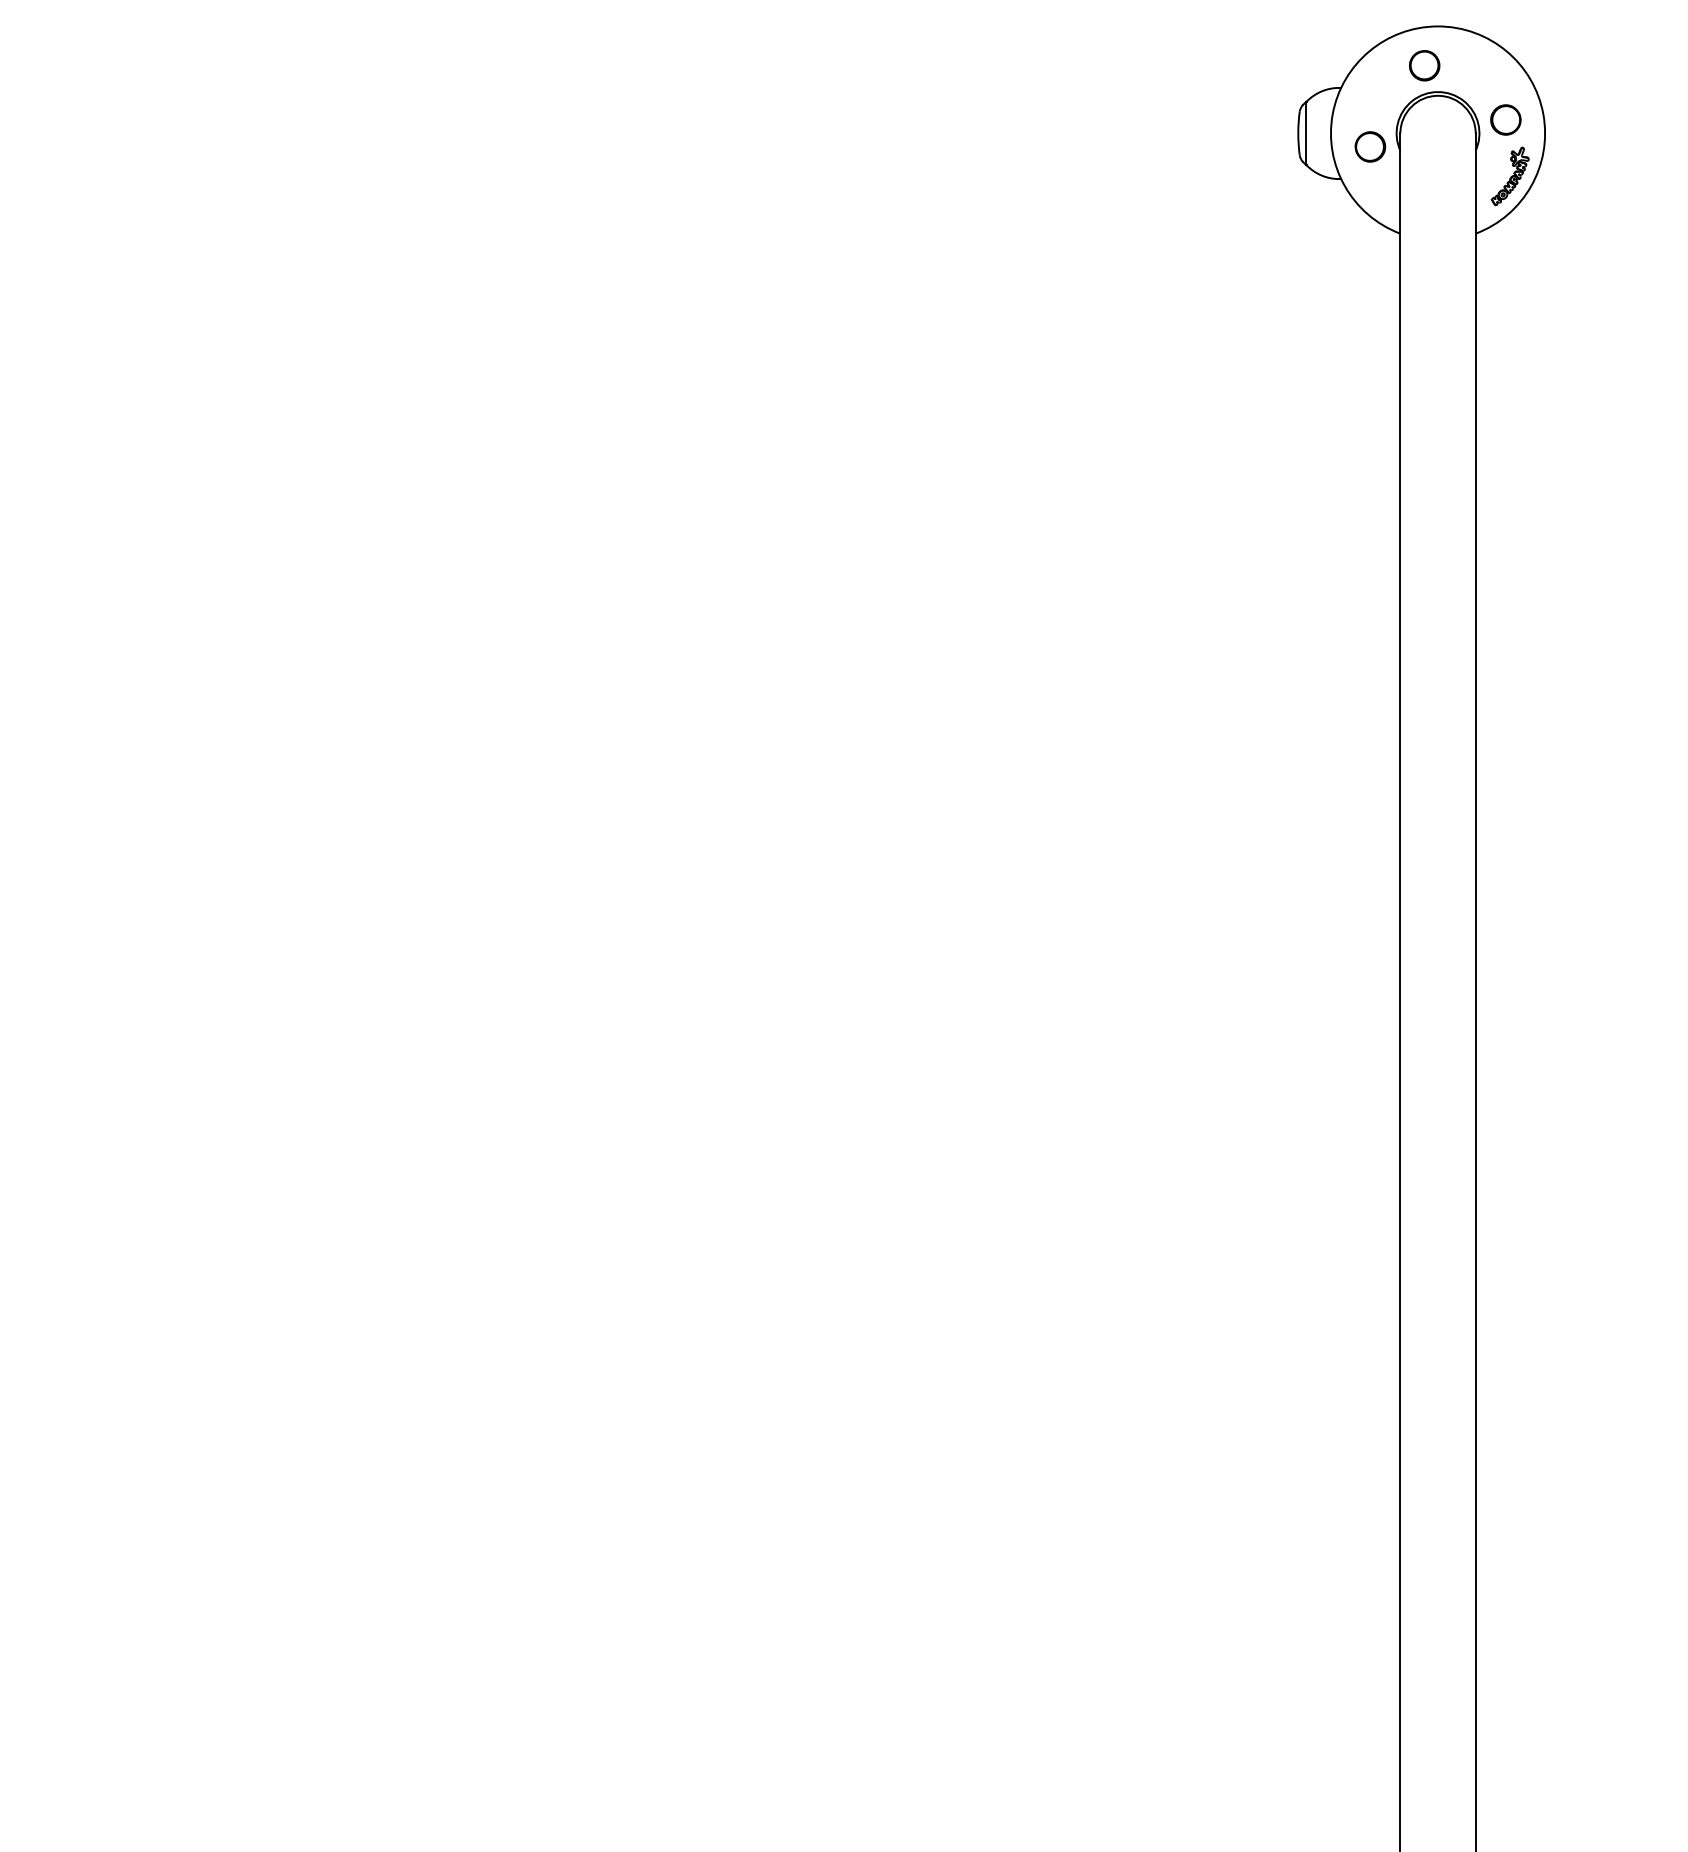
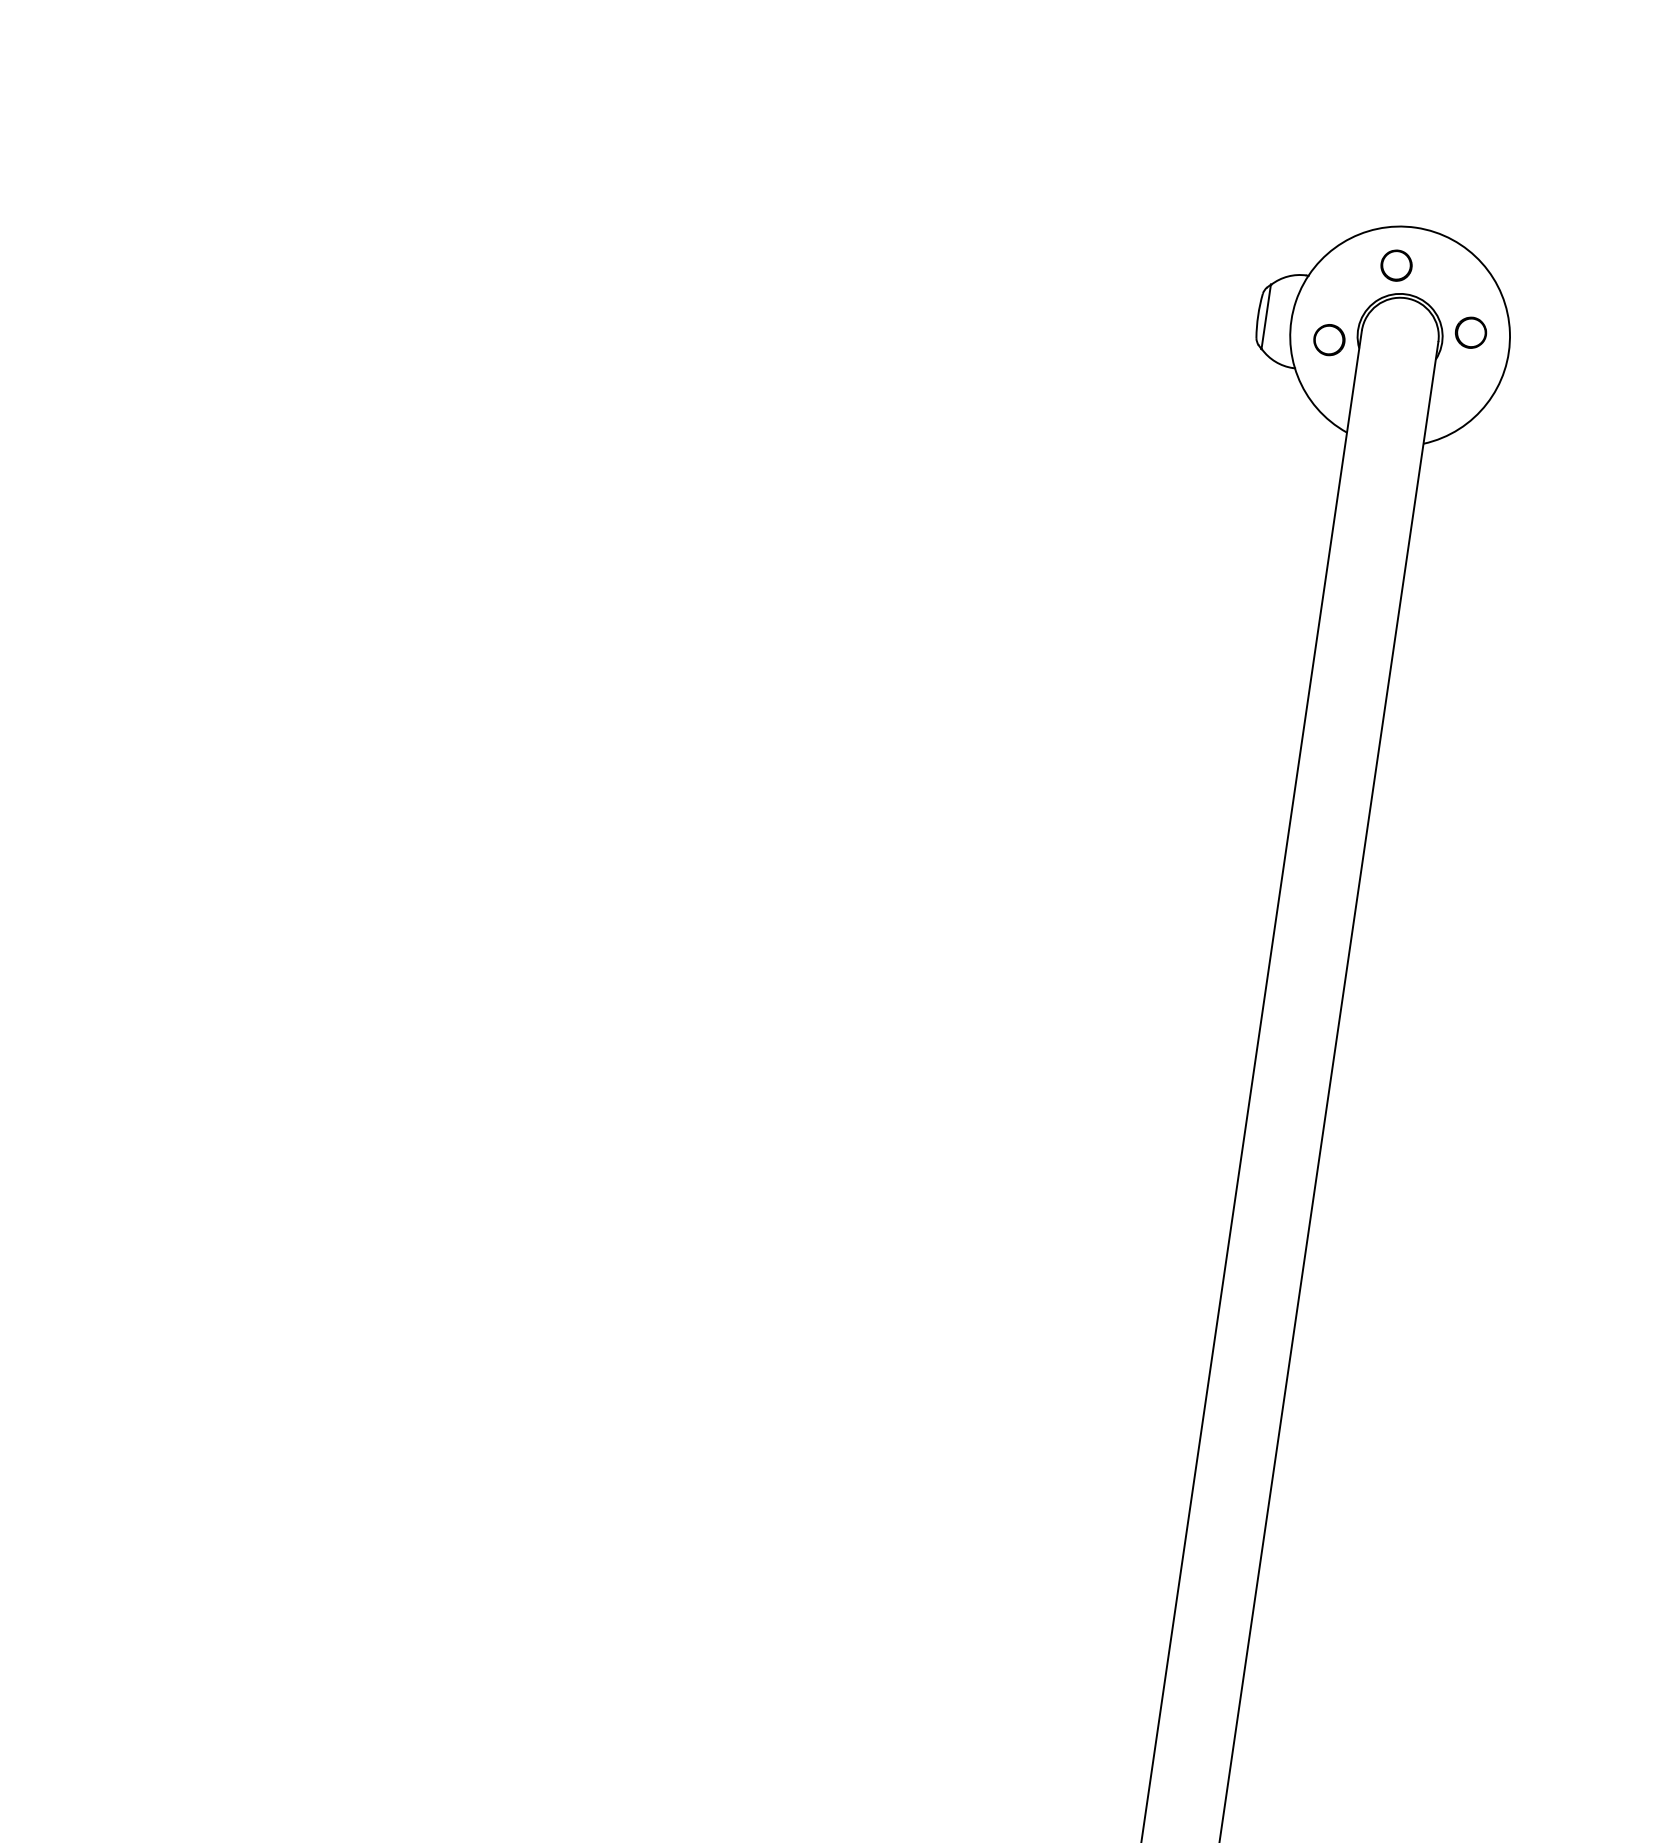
part: (1509, 176) -> (1466, 390), removed

